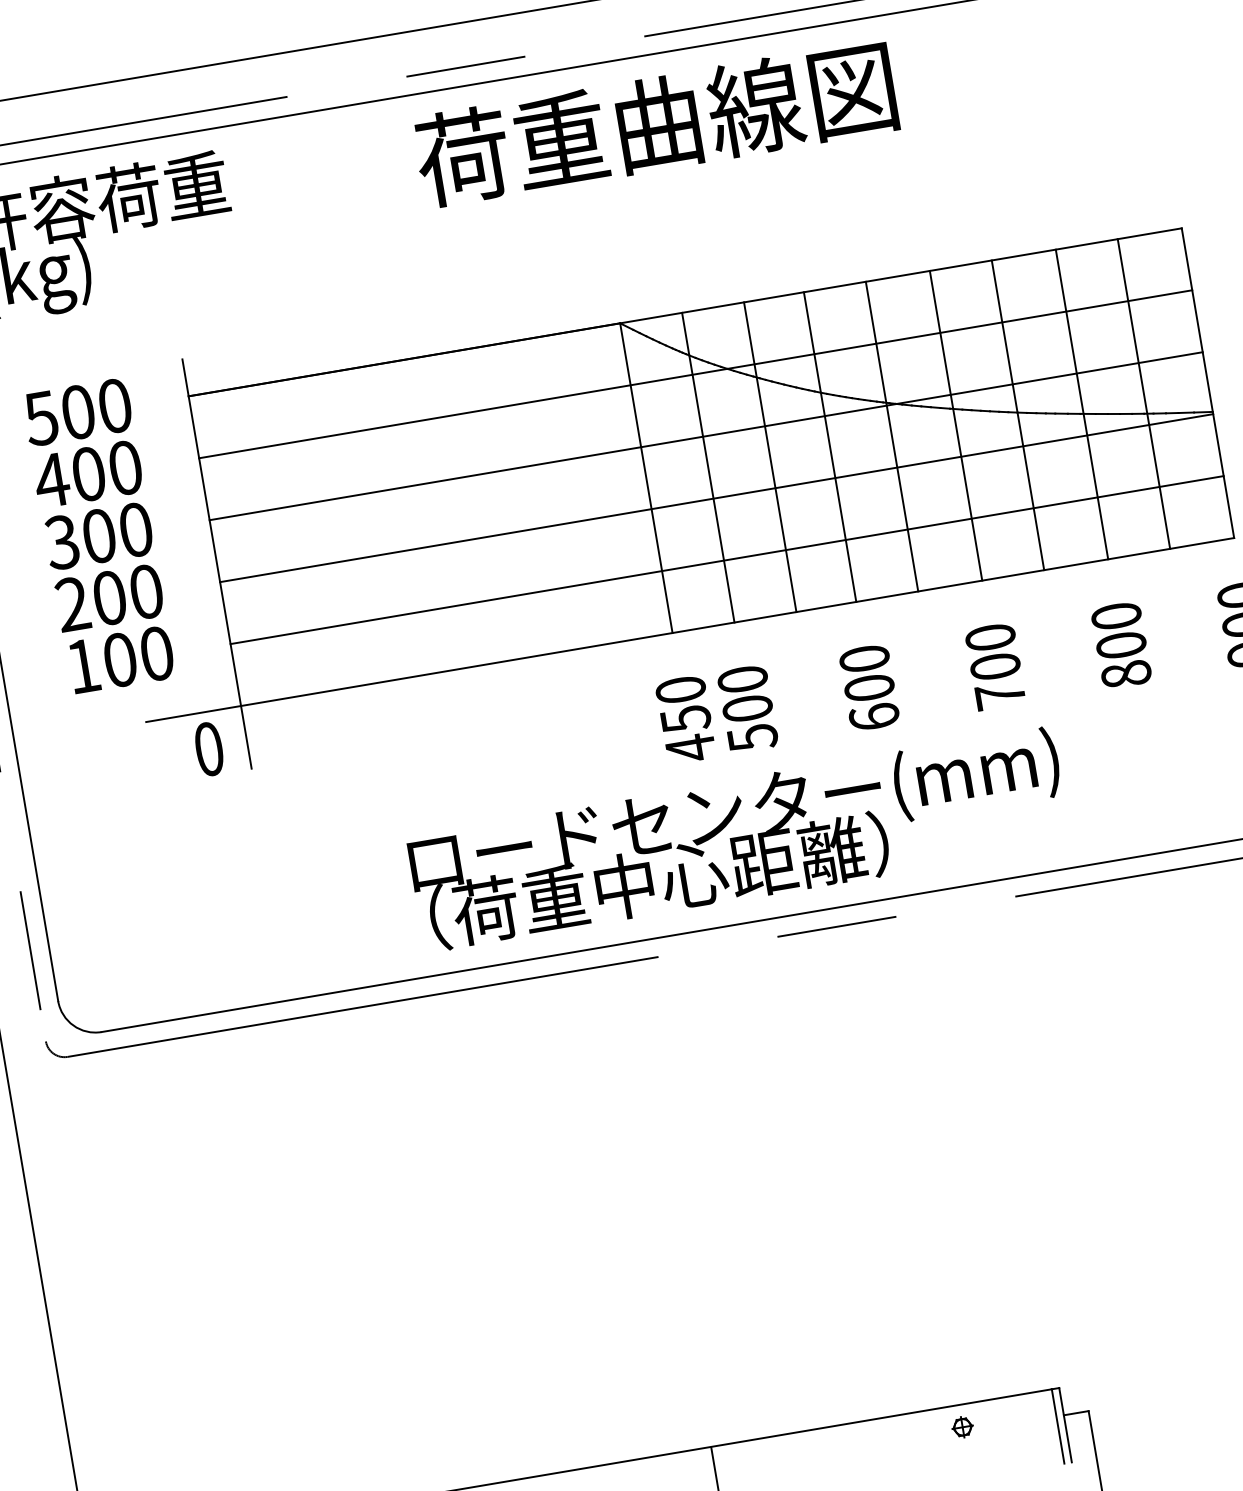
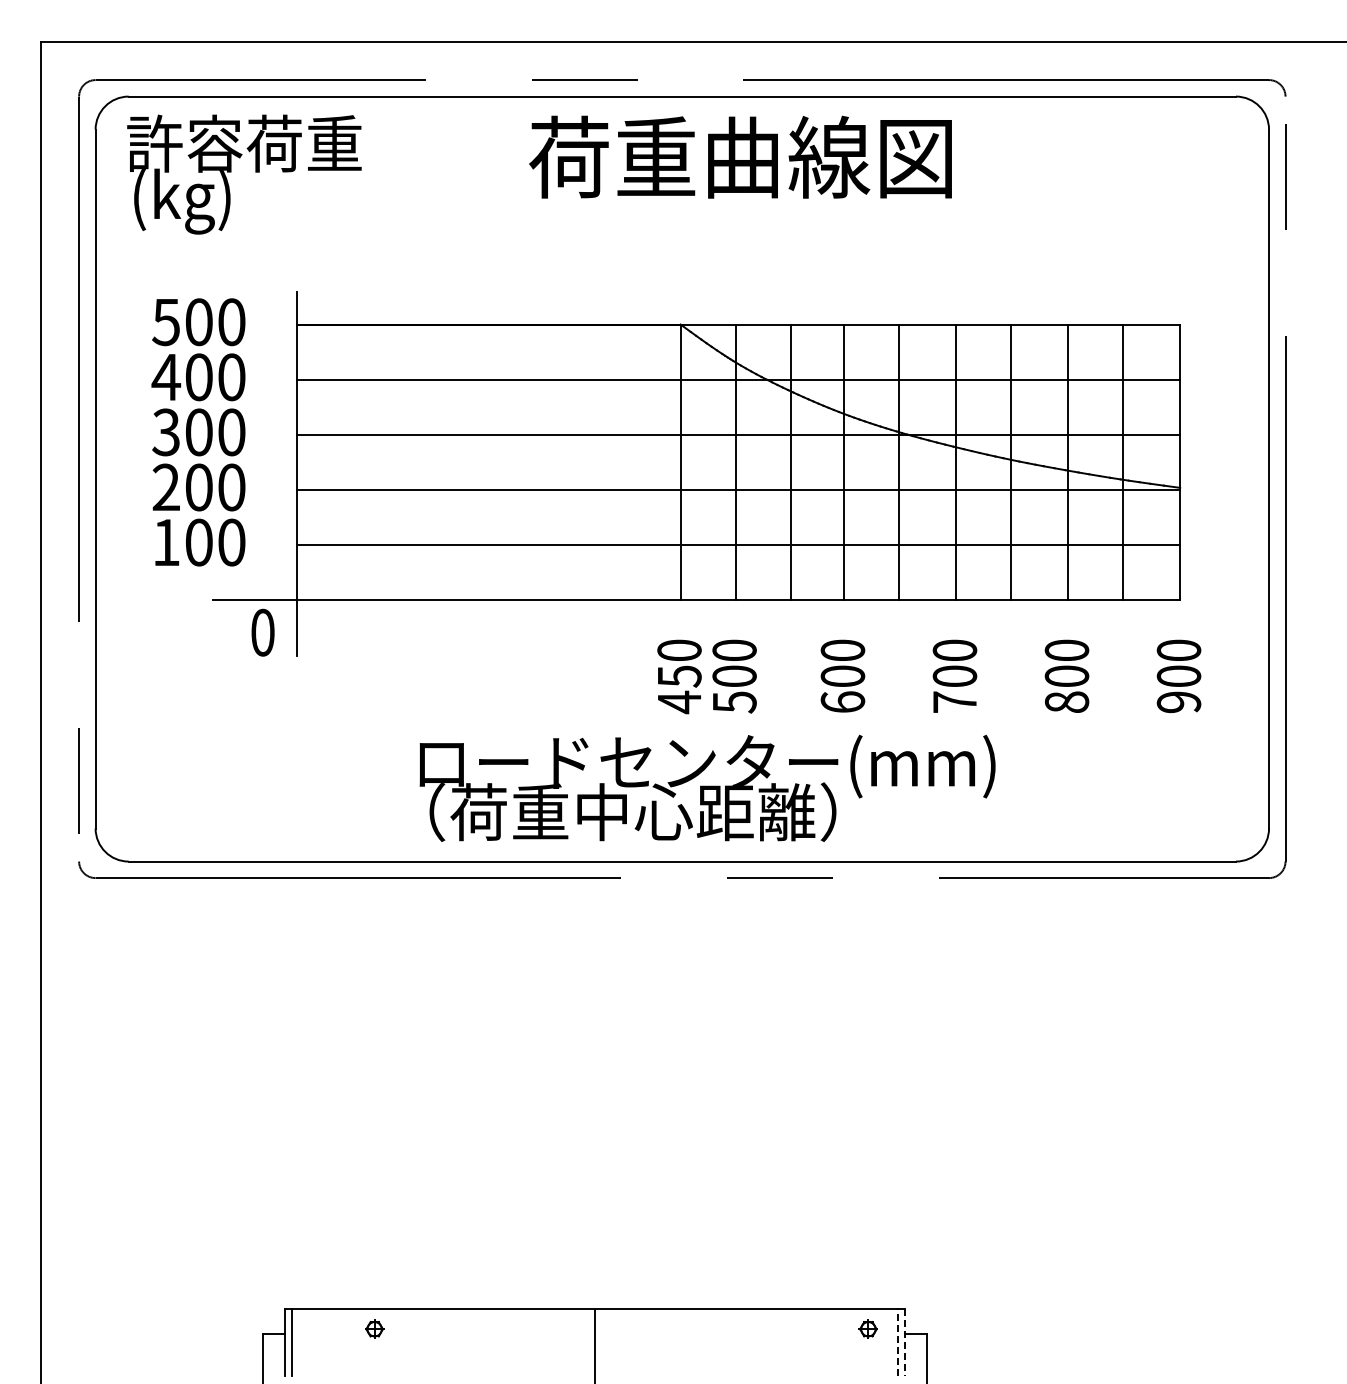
line: (1058, 1425) -> (898, 1341), solid -> dashed
line: (1065, 1425) -> (904, 1342), solid -> dashed
part: (961, 1426) -> (867, 1328), moved

